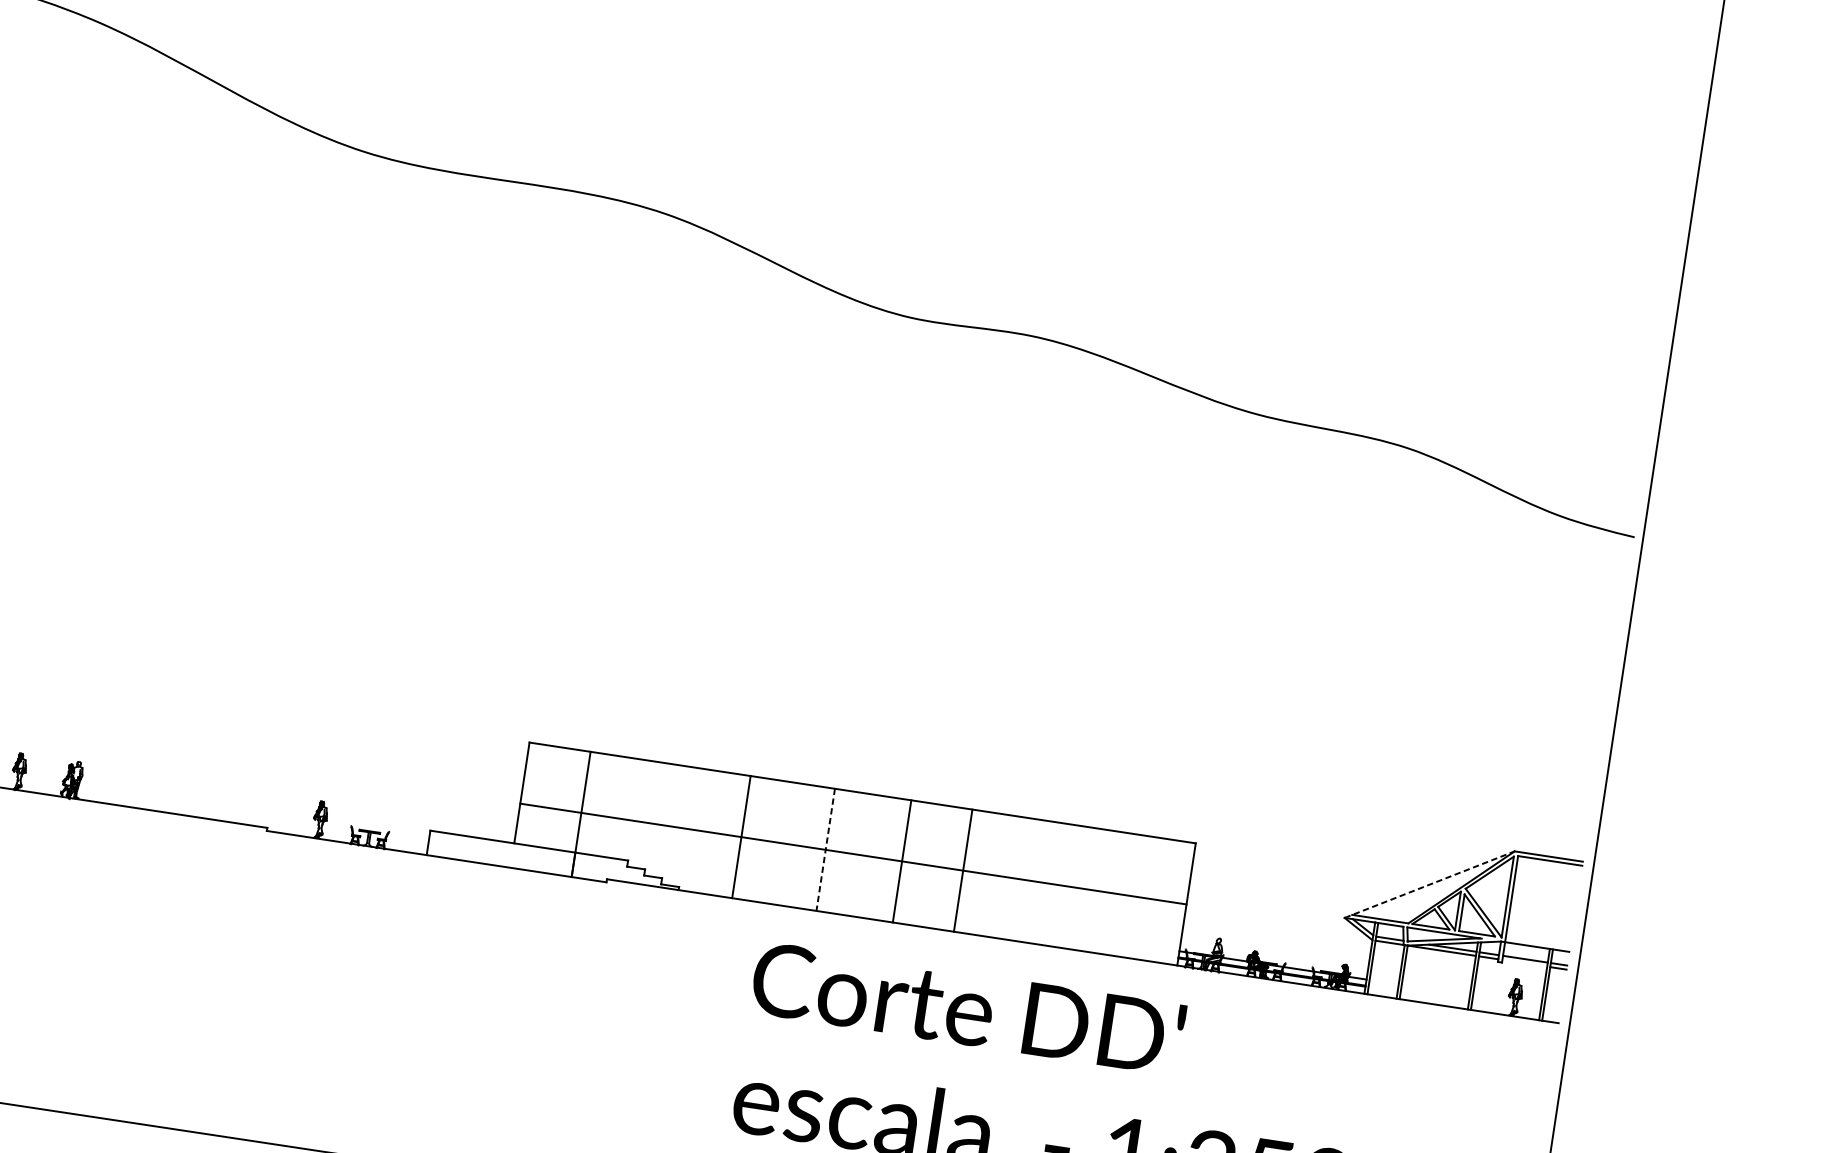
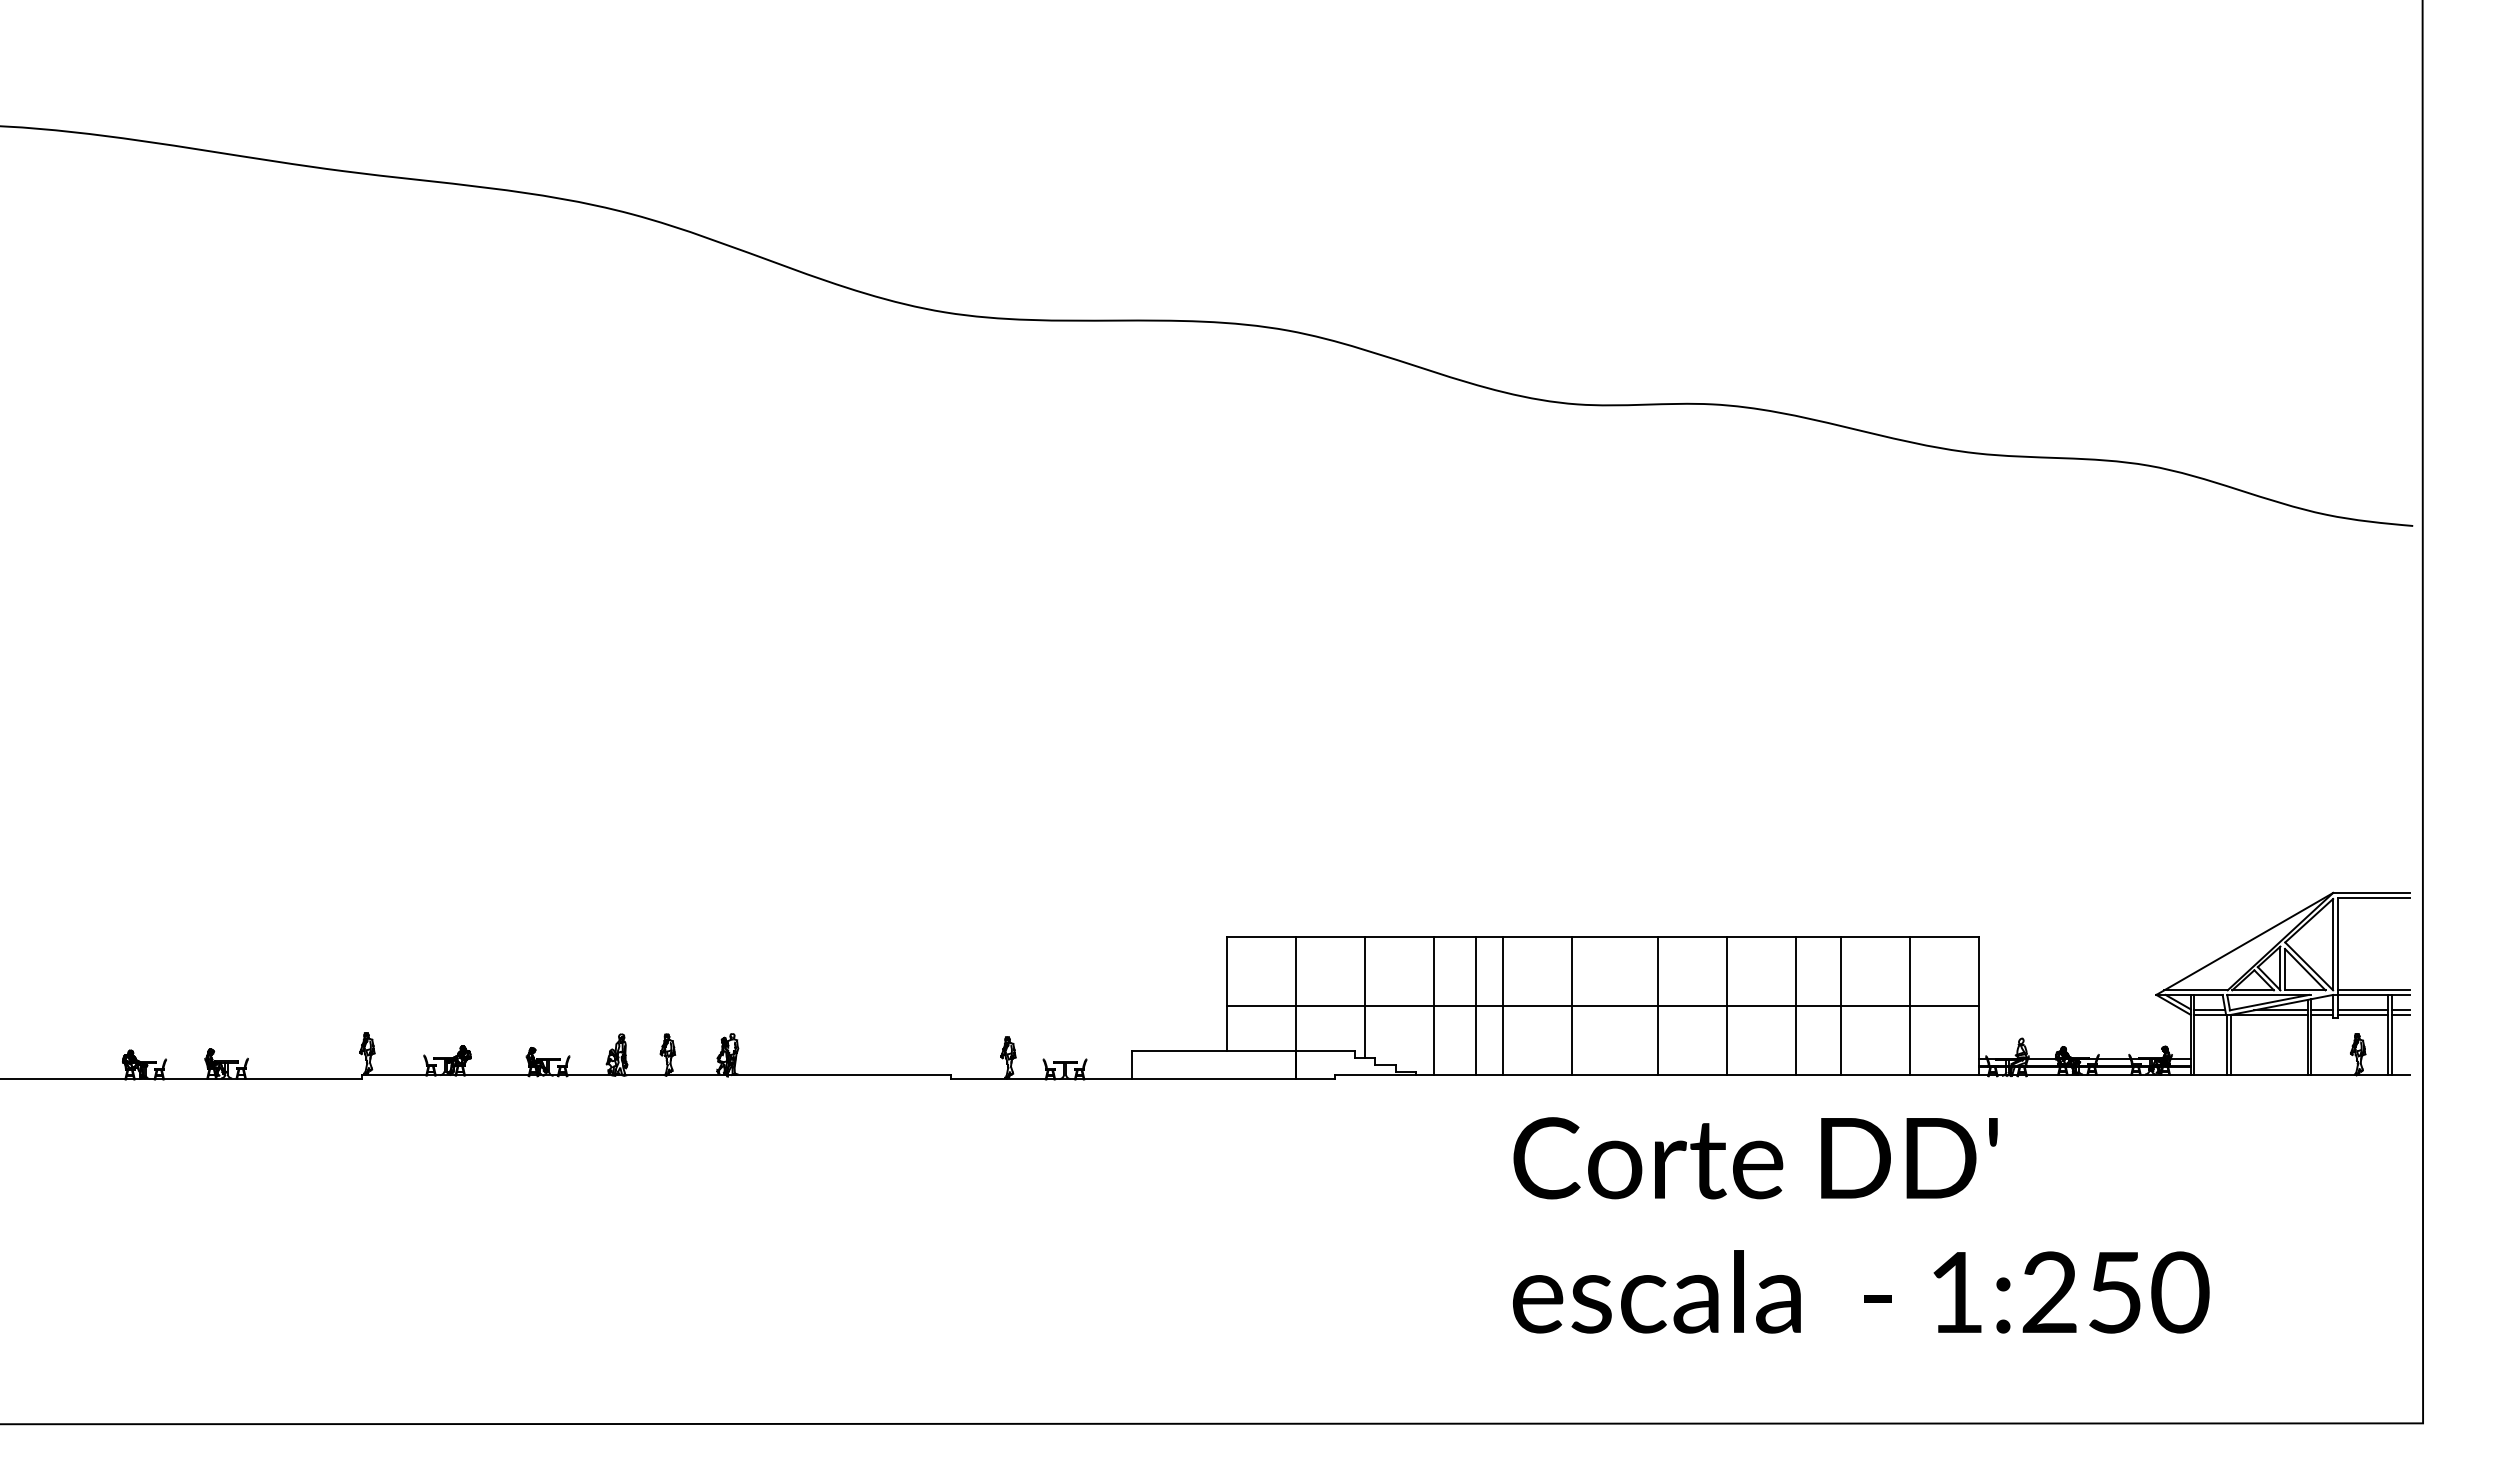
line: (643, 814) -> (1364, 997), added
line: (703, 831) -> (1433, 1006), added
line: (764, 840) -> (1502, 1006), added
line: (825, 849) -> (1571, 1006), dashed -> solid
line: (1024, 880) -> (1796, 1006), added
line: (1430, 884) -> (2245, 943), dashed -> solid
line: (1064, 886) -> (1841, 1006), added
line: (1125, 895) -> (1910, 1006), added
line: (1537, 943) -> (2373, 990), added
line: (1524, 962) -> (2362, 1014), added

